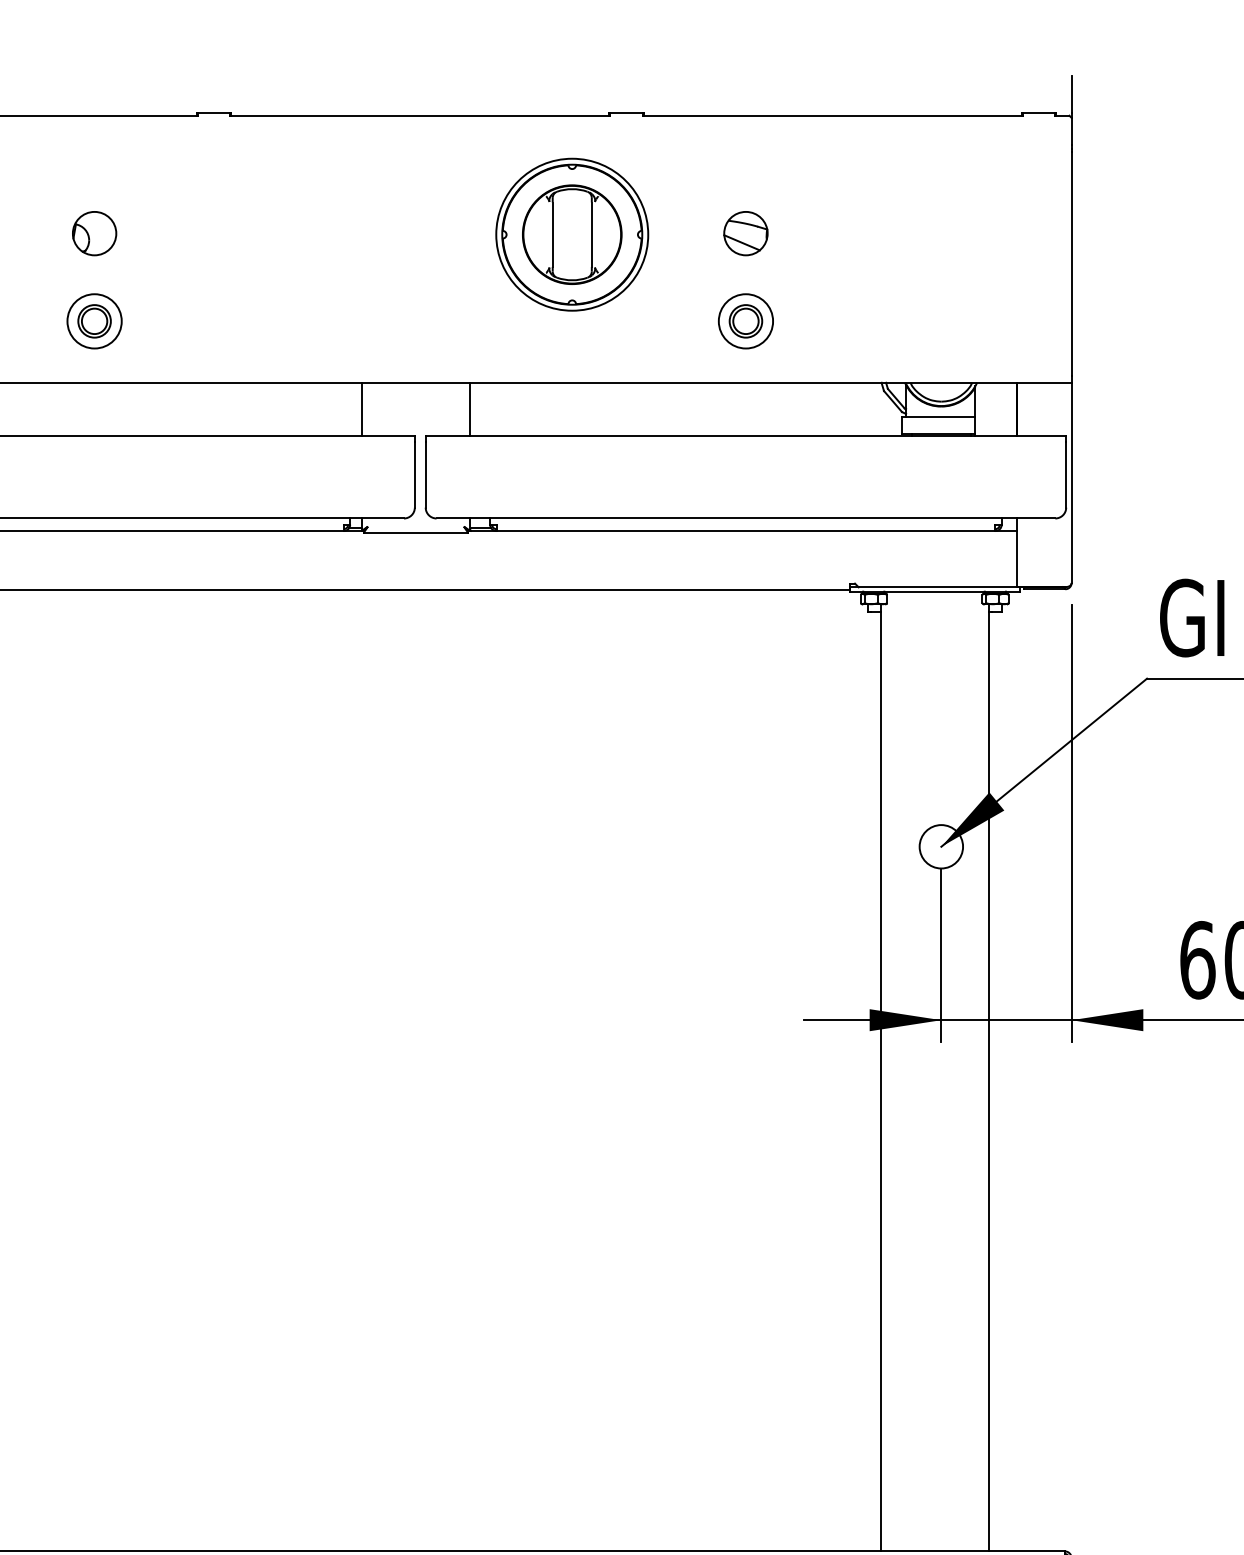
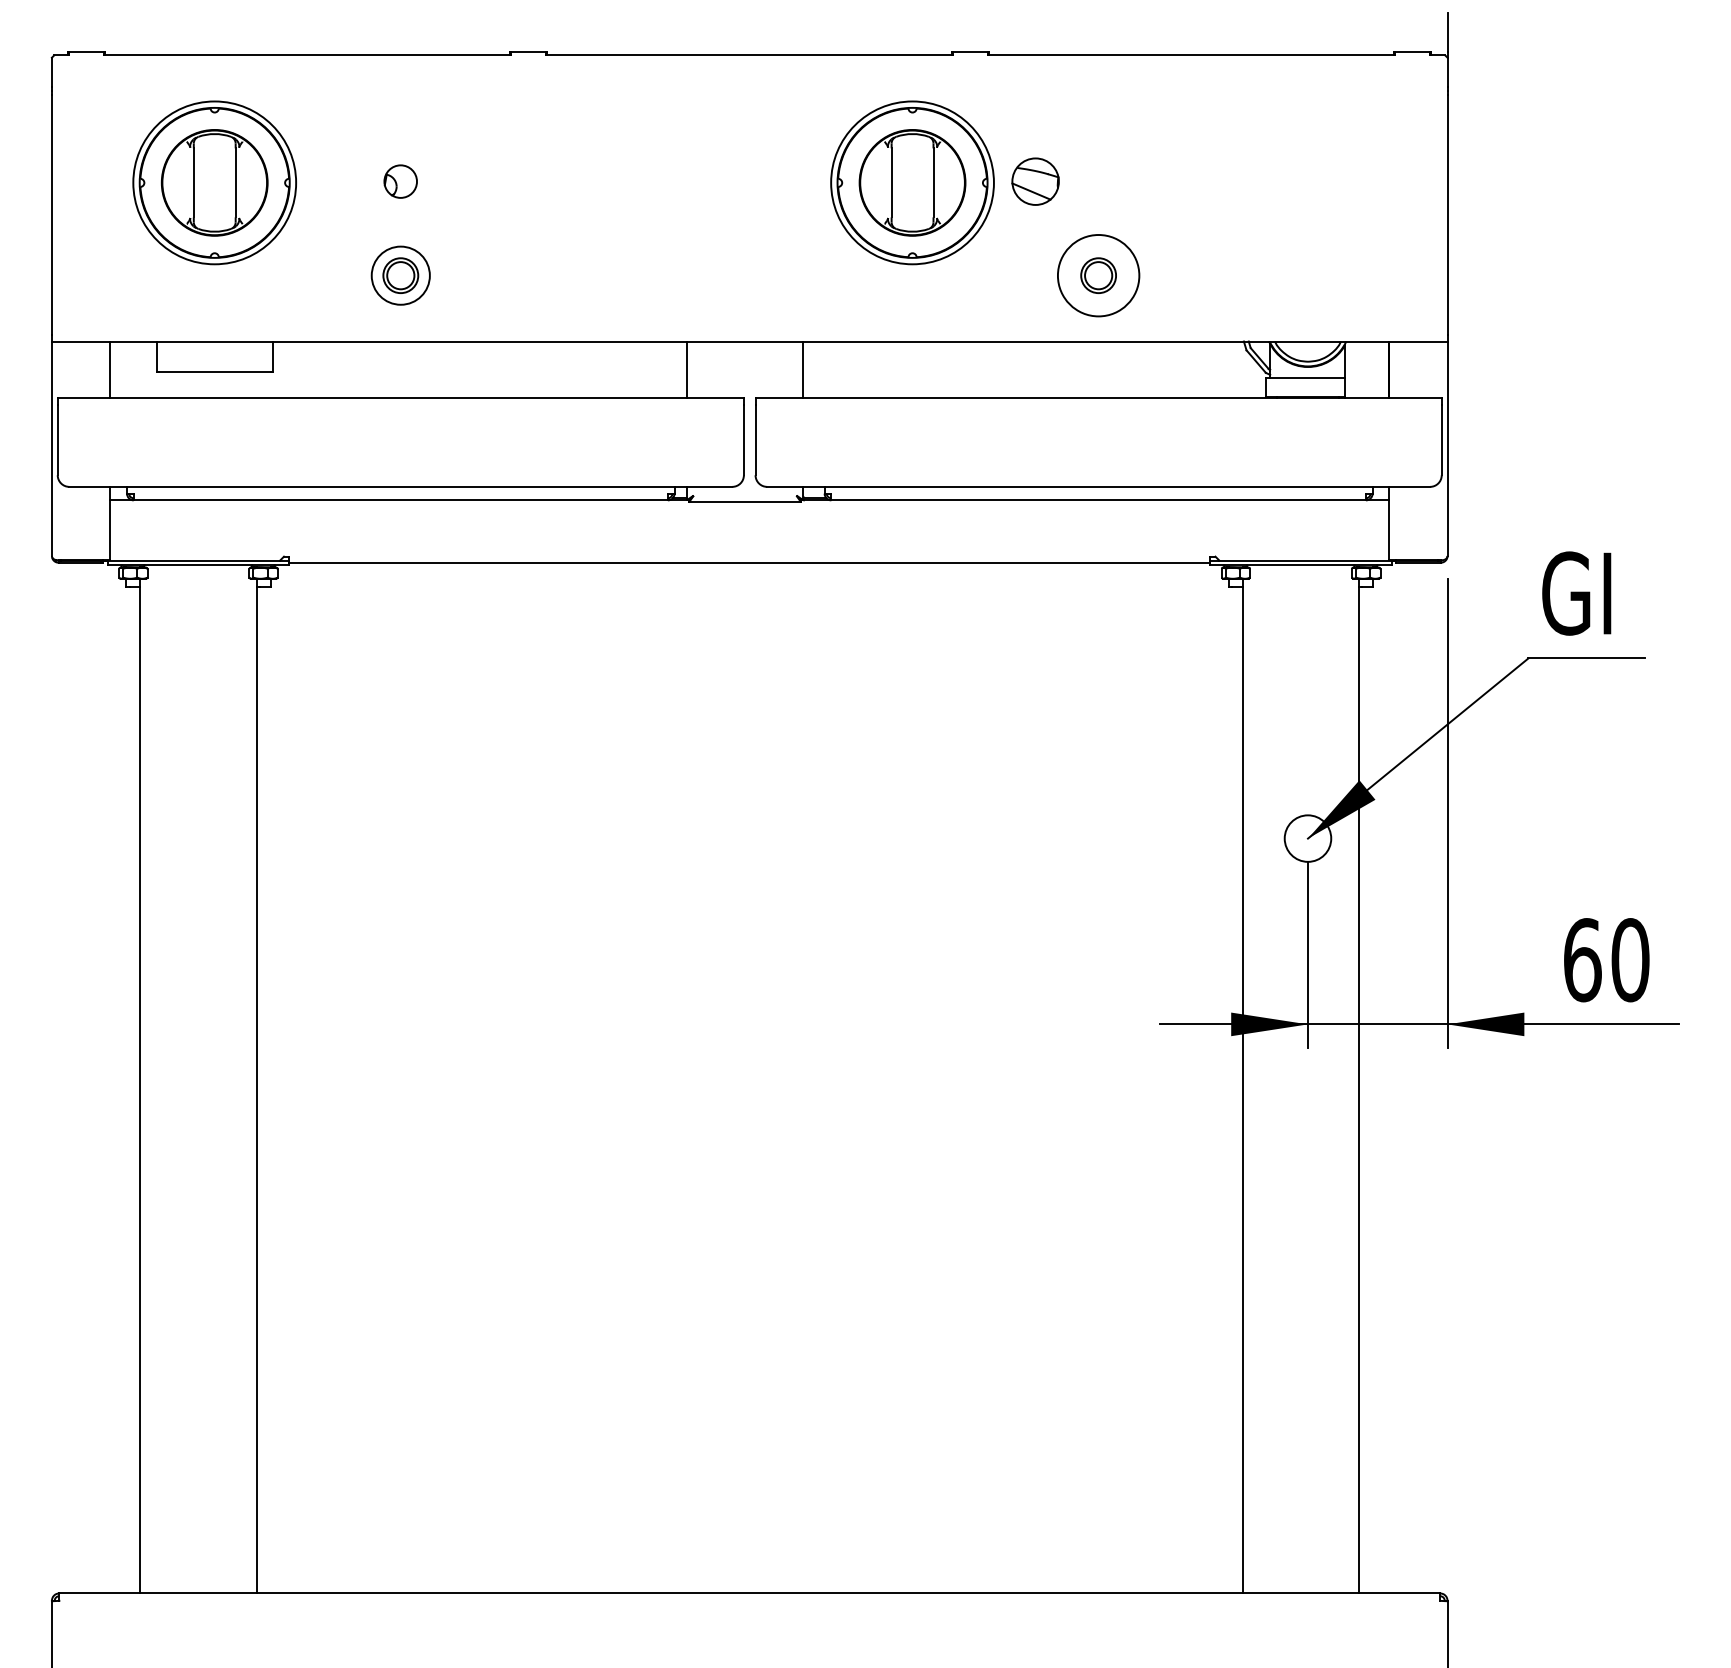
part: (94, 233) -> (400, 181), size x0.7
part: (745, 233) -> (1035, 181), moved
circle: (745, 321) -> (1098, 275), size x1.4

